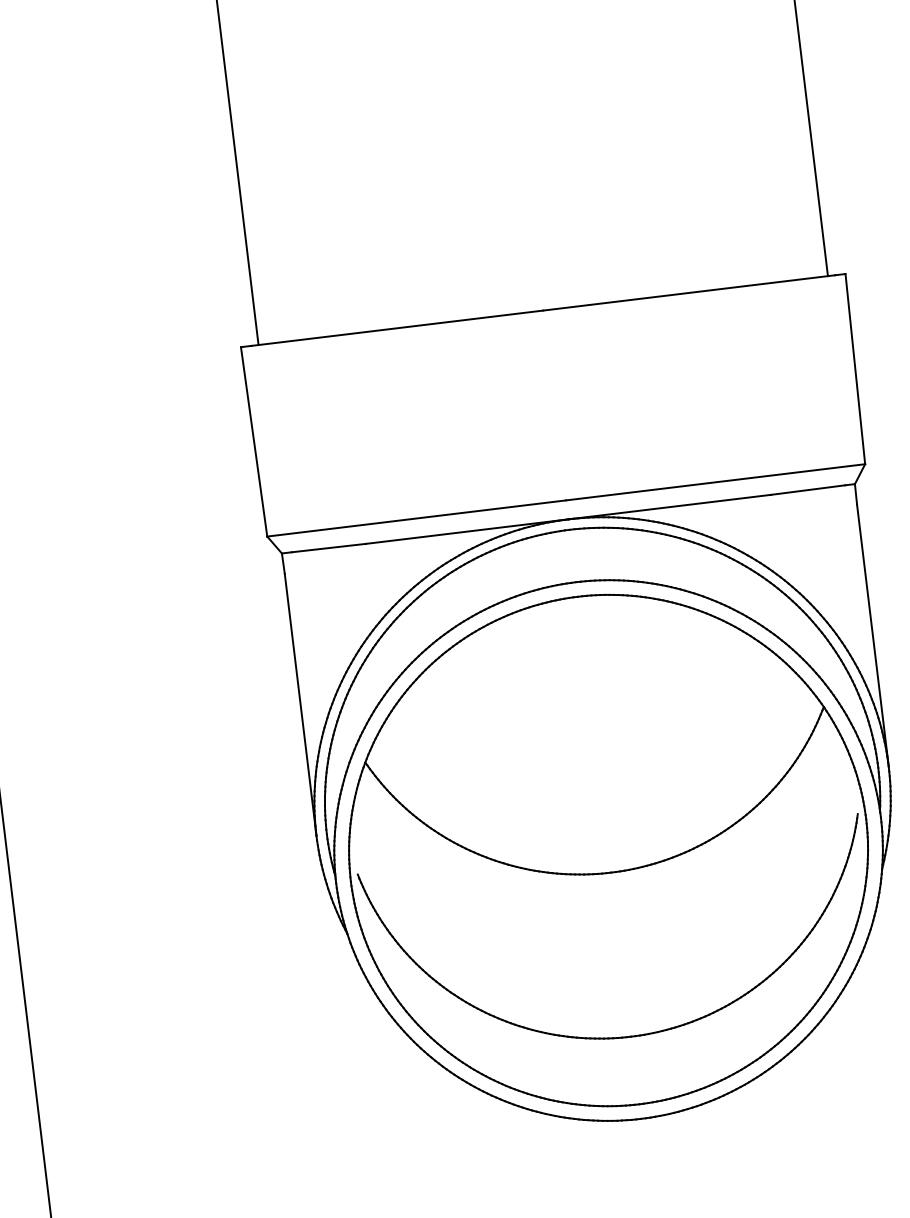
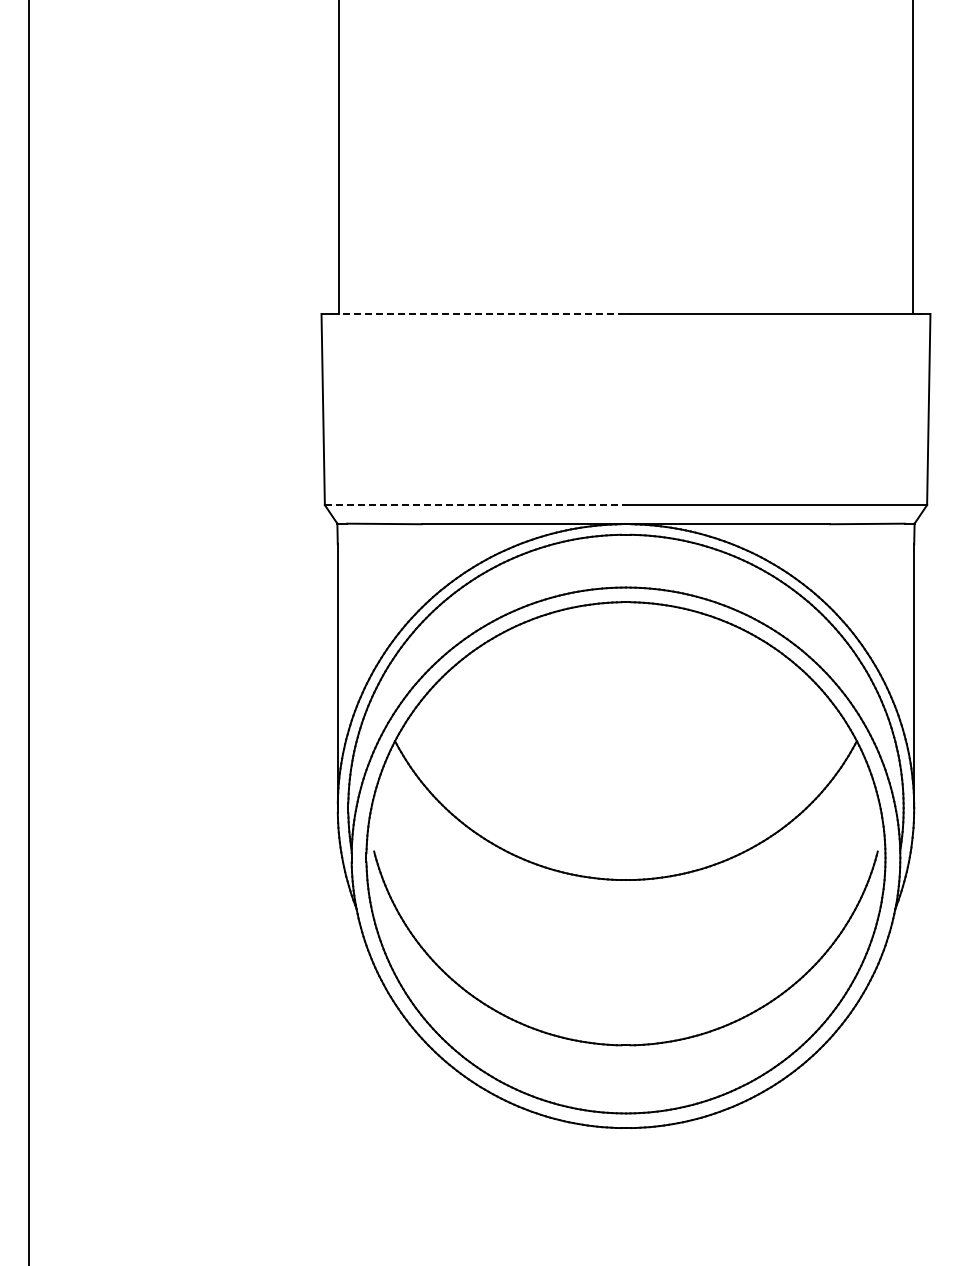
line: (397, 327) -> (479, 313), solid -> dashed
line: (416, 518) -> (475, 505), solid -> dashed

